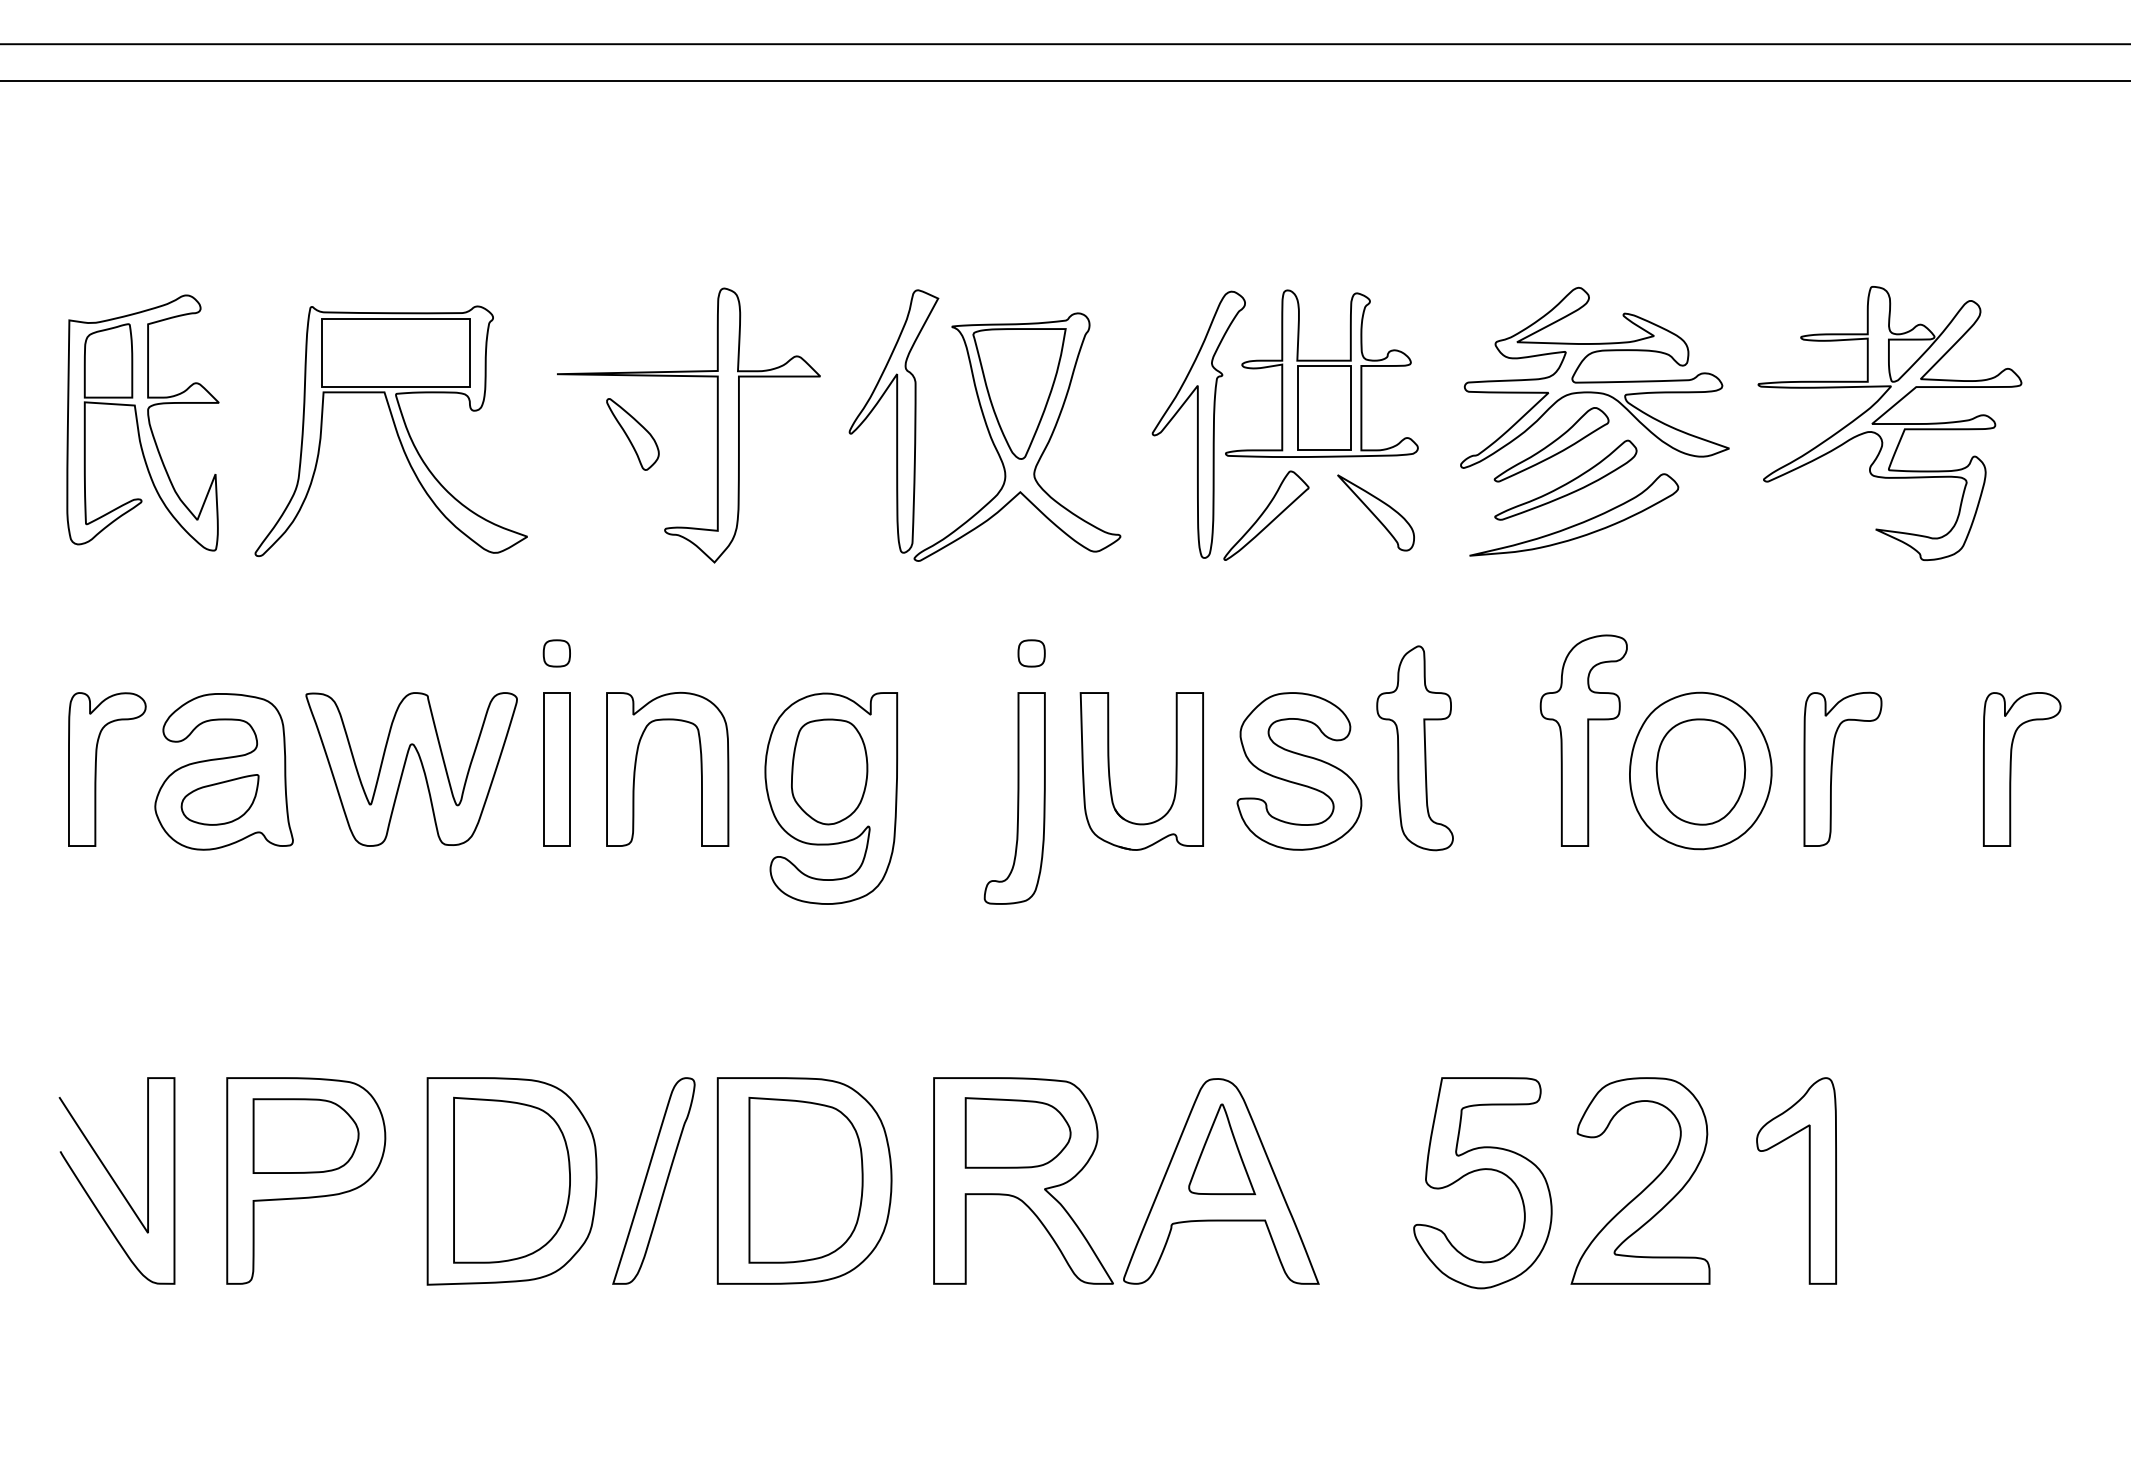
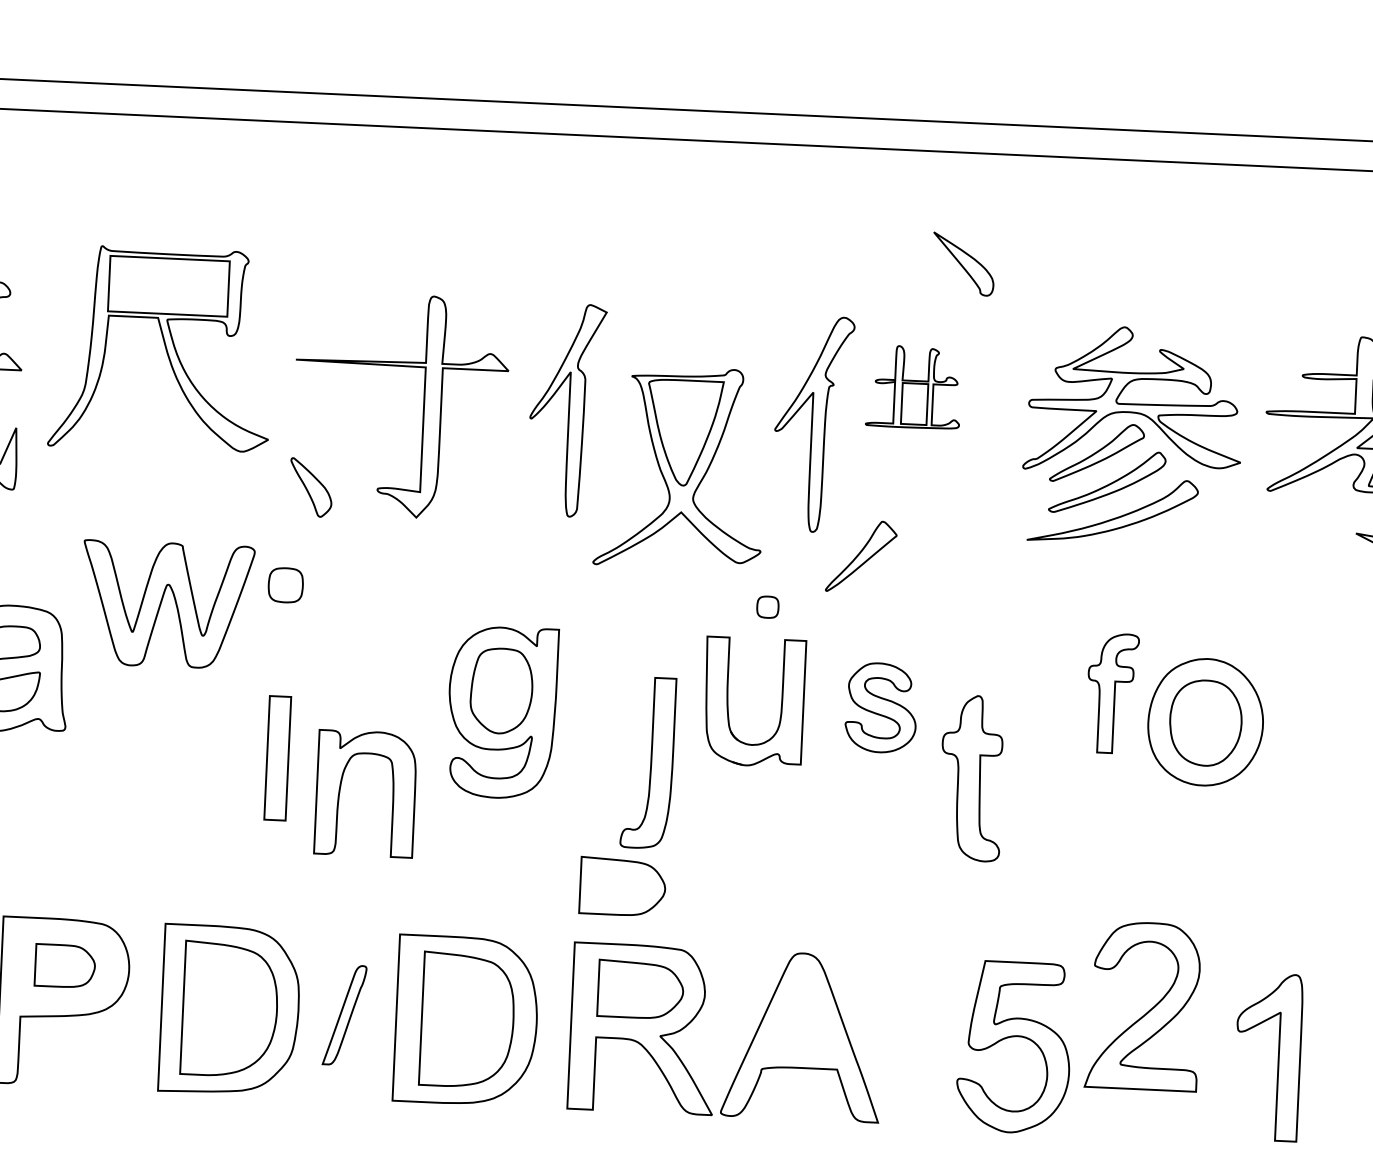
part: (1321, 373) -> (913, 387), size x0.6
part: (390, 430) -> (161, 348), moved
part: (632, 434) -> (310, 487), moved
part: (1017, 436) -> (680, 467), moved
part: (1375, 512) -> (963, 263), moved
part: (1266, 515) -> (861, 556), moved
part: (556, 653) -> (285, 585), size x1.6
part: (1031, 653) -> (767, 607), moved
part: (1583, 740) -> (1112, 693), size x0.7
part: (1414, 748) -> (971, 778), moved
part: (636, 765) -> (340, 789), moved
part: (1832, 768) -> (1312, 725), removed
part: (404, 769) -> (161, 604), moved
part: (556, 769) -> (277, 758), moved
part: (1299, 771) -> (881, 707), size x0.7
part: (1014, 798) -> (648, 762), moved
part: (989, 1006) -> (622, 886), added
part: (305, 1135) -> (64, 965), size x0.7
part: (1222, 1149) -> (805, 1010), removed
part: (653, 1180) -> (344, 1014), size x0.6
part: (1646, 1186) -> (1148, 1010), moved

